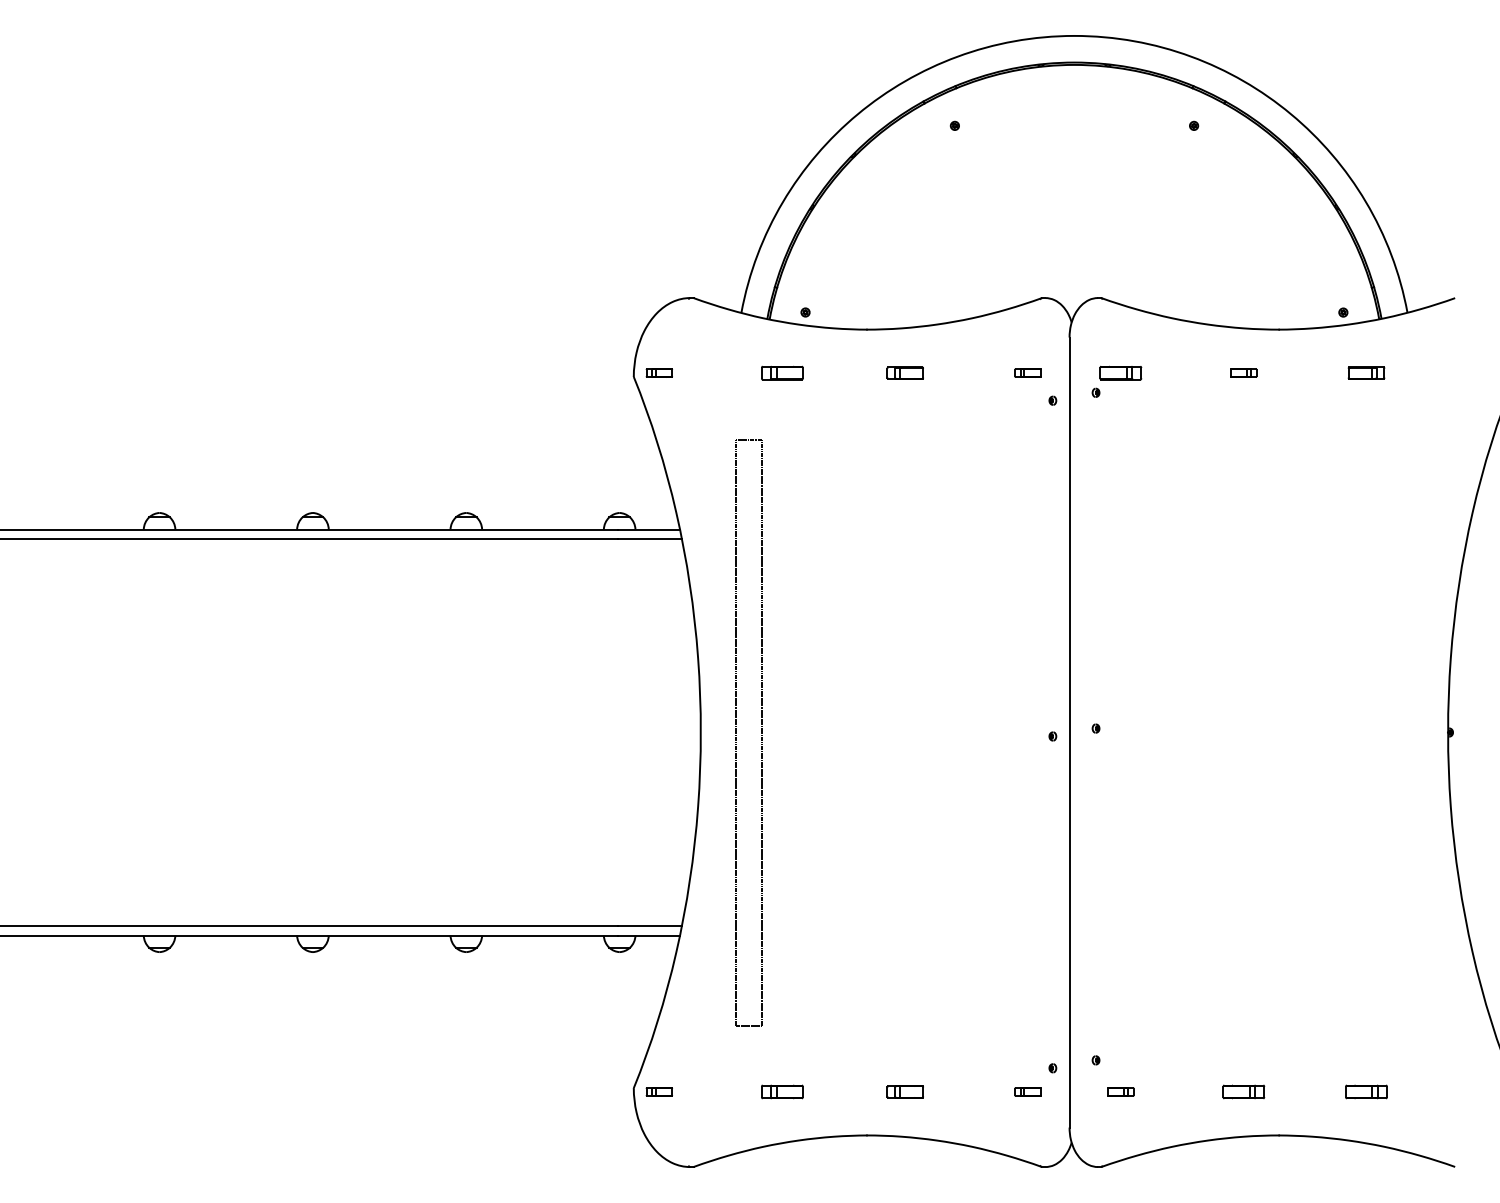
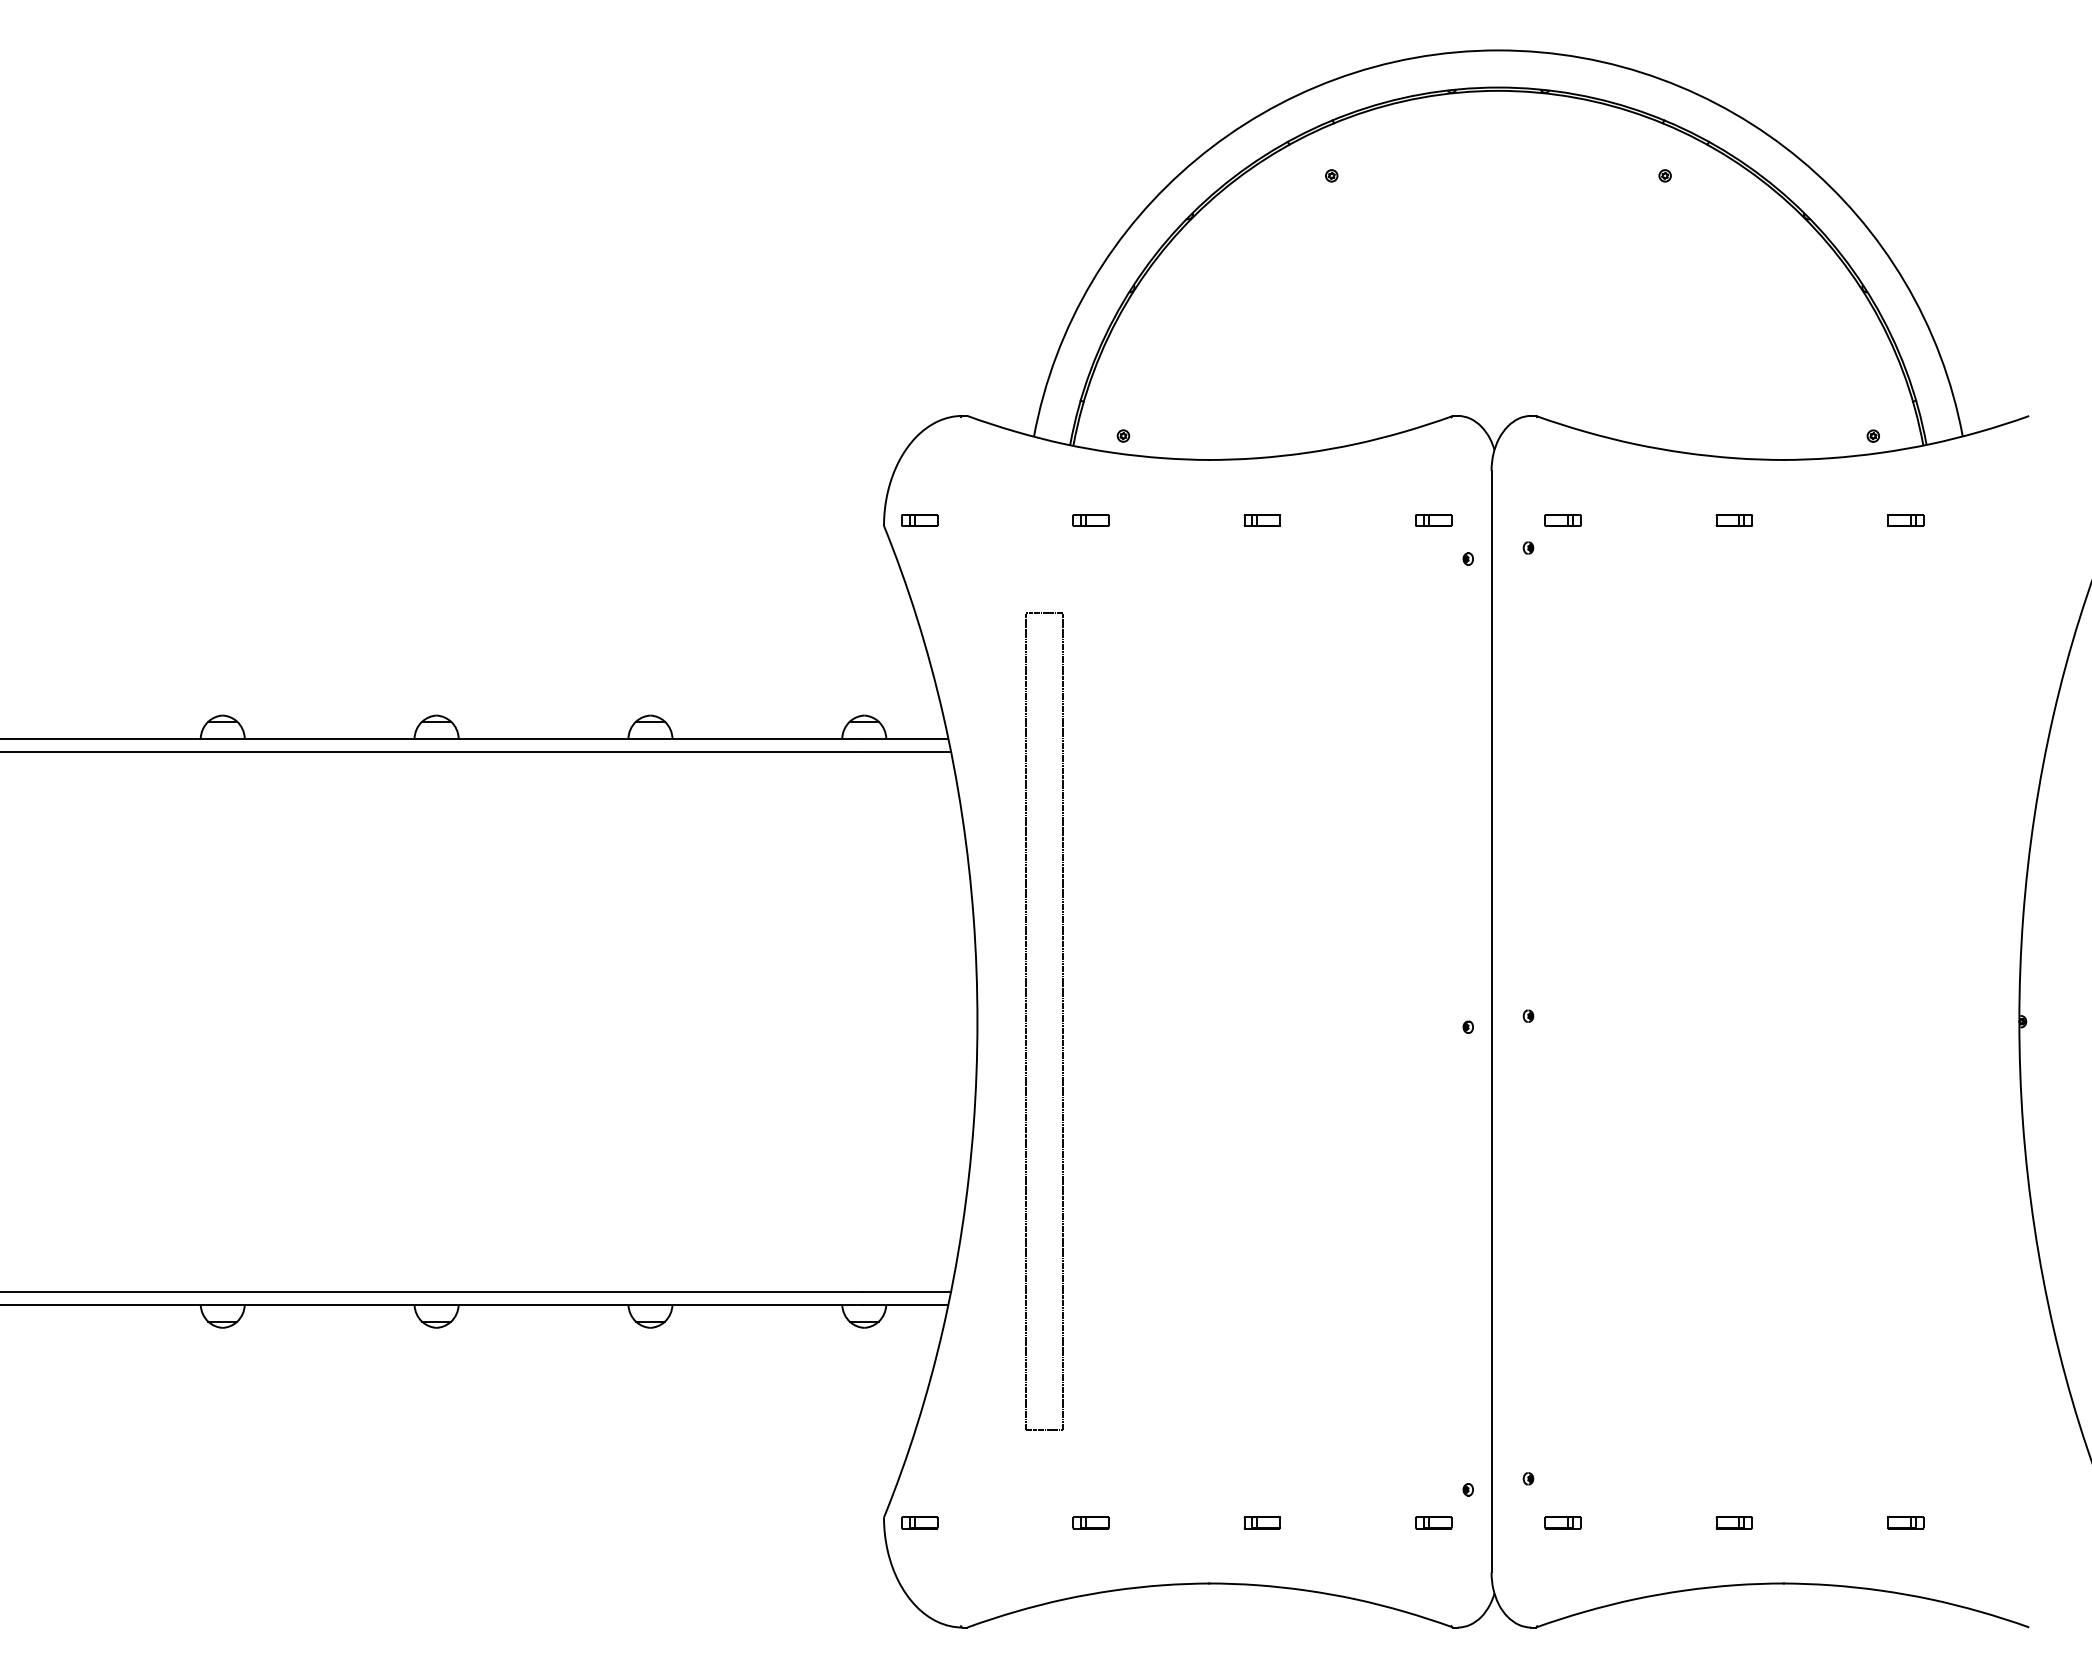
part: (781, 373) -> (1090, 520), size x0.62
part: (904, 373) -> (1261, 520), size x0.71
part: (1120, 373) -> (1562, 520), size x0.62
part: (1366, 373) -> (1905, 520), size x0.71
part: (781, 1091) -> (1090, 1522), size x0.62
part: (904, 1091) -> (1261, 1522), size x0.71
part: (1243, 1091) -> (1733, 1522), size x0.62
part: (1366, 1091) -> (1905, 1522), size x0.62

